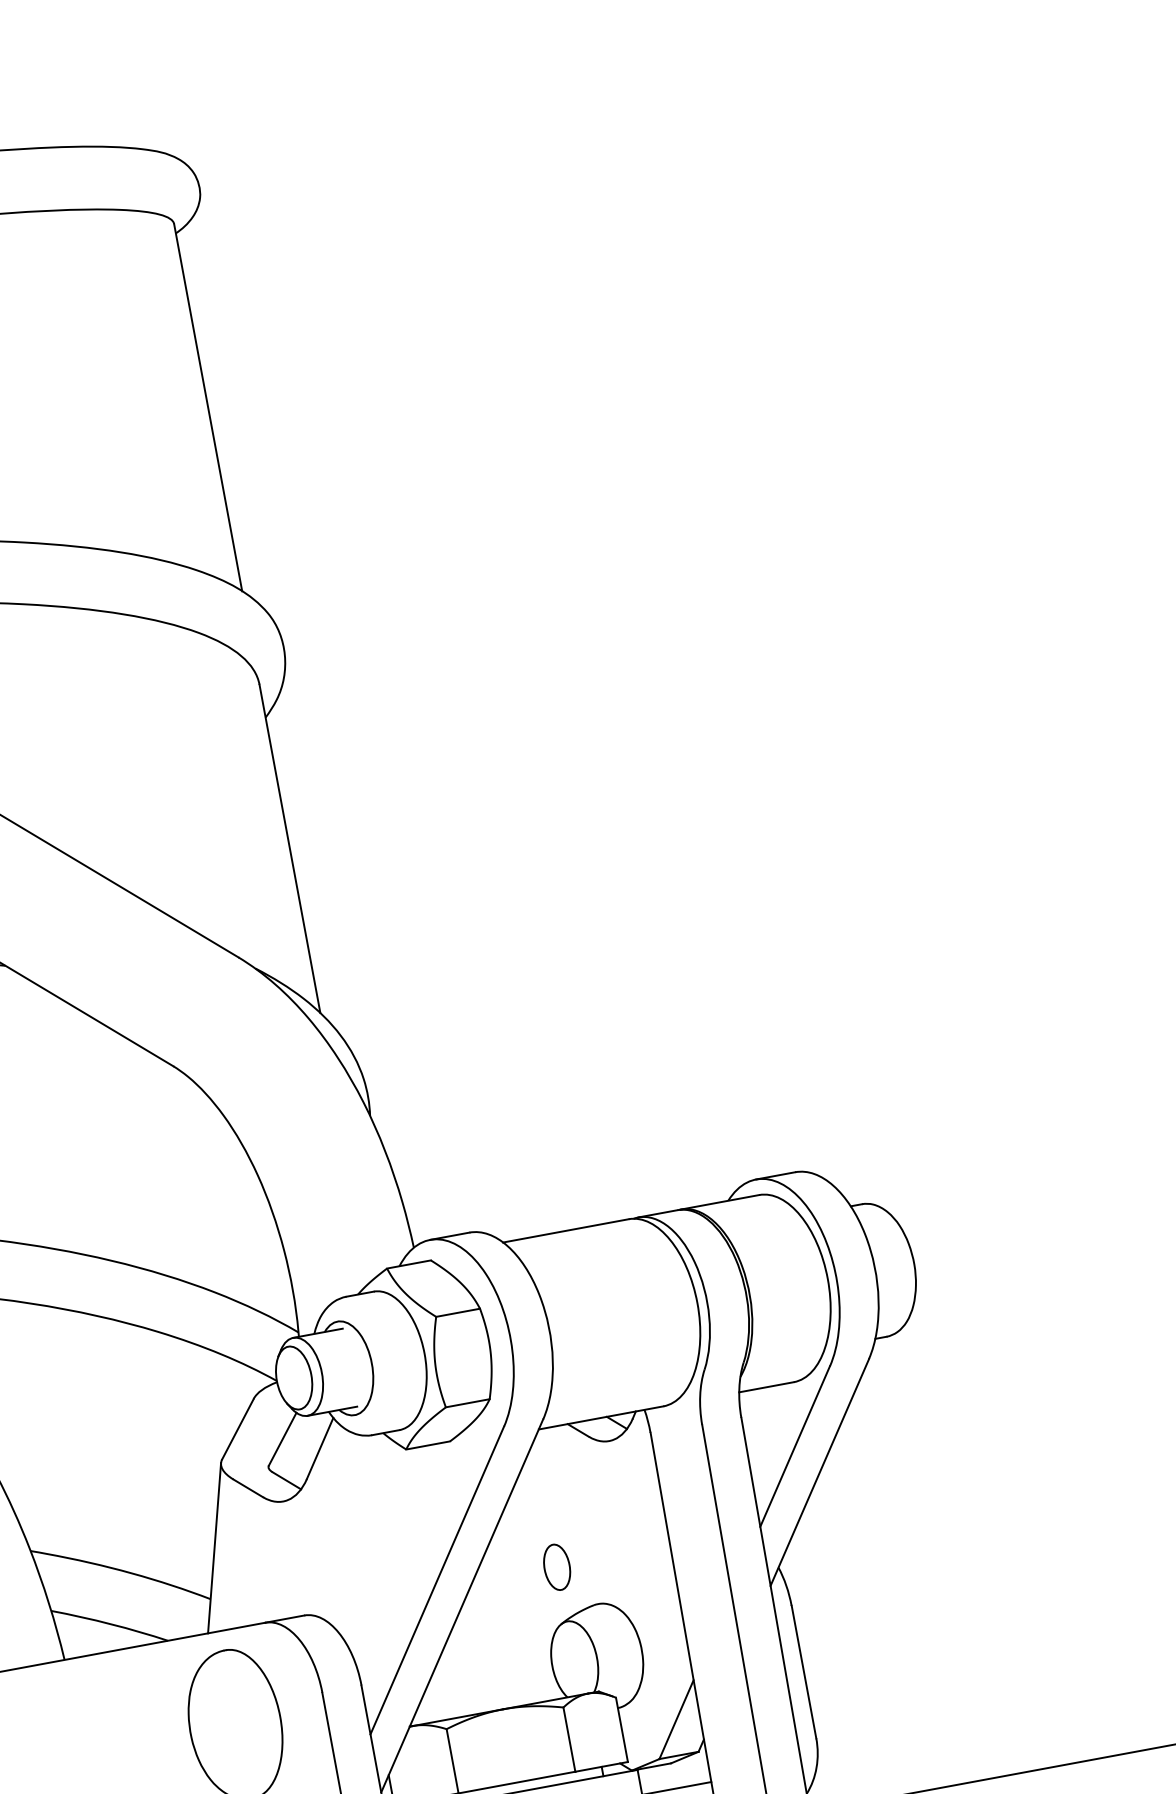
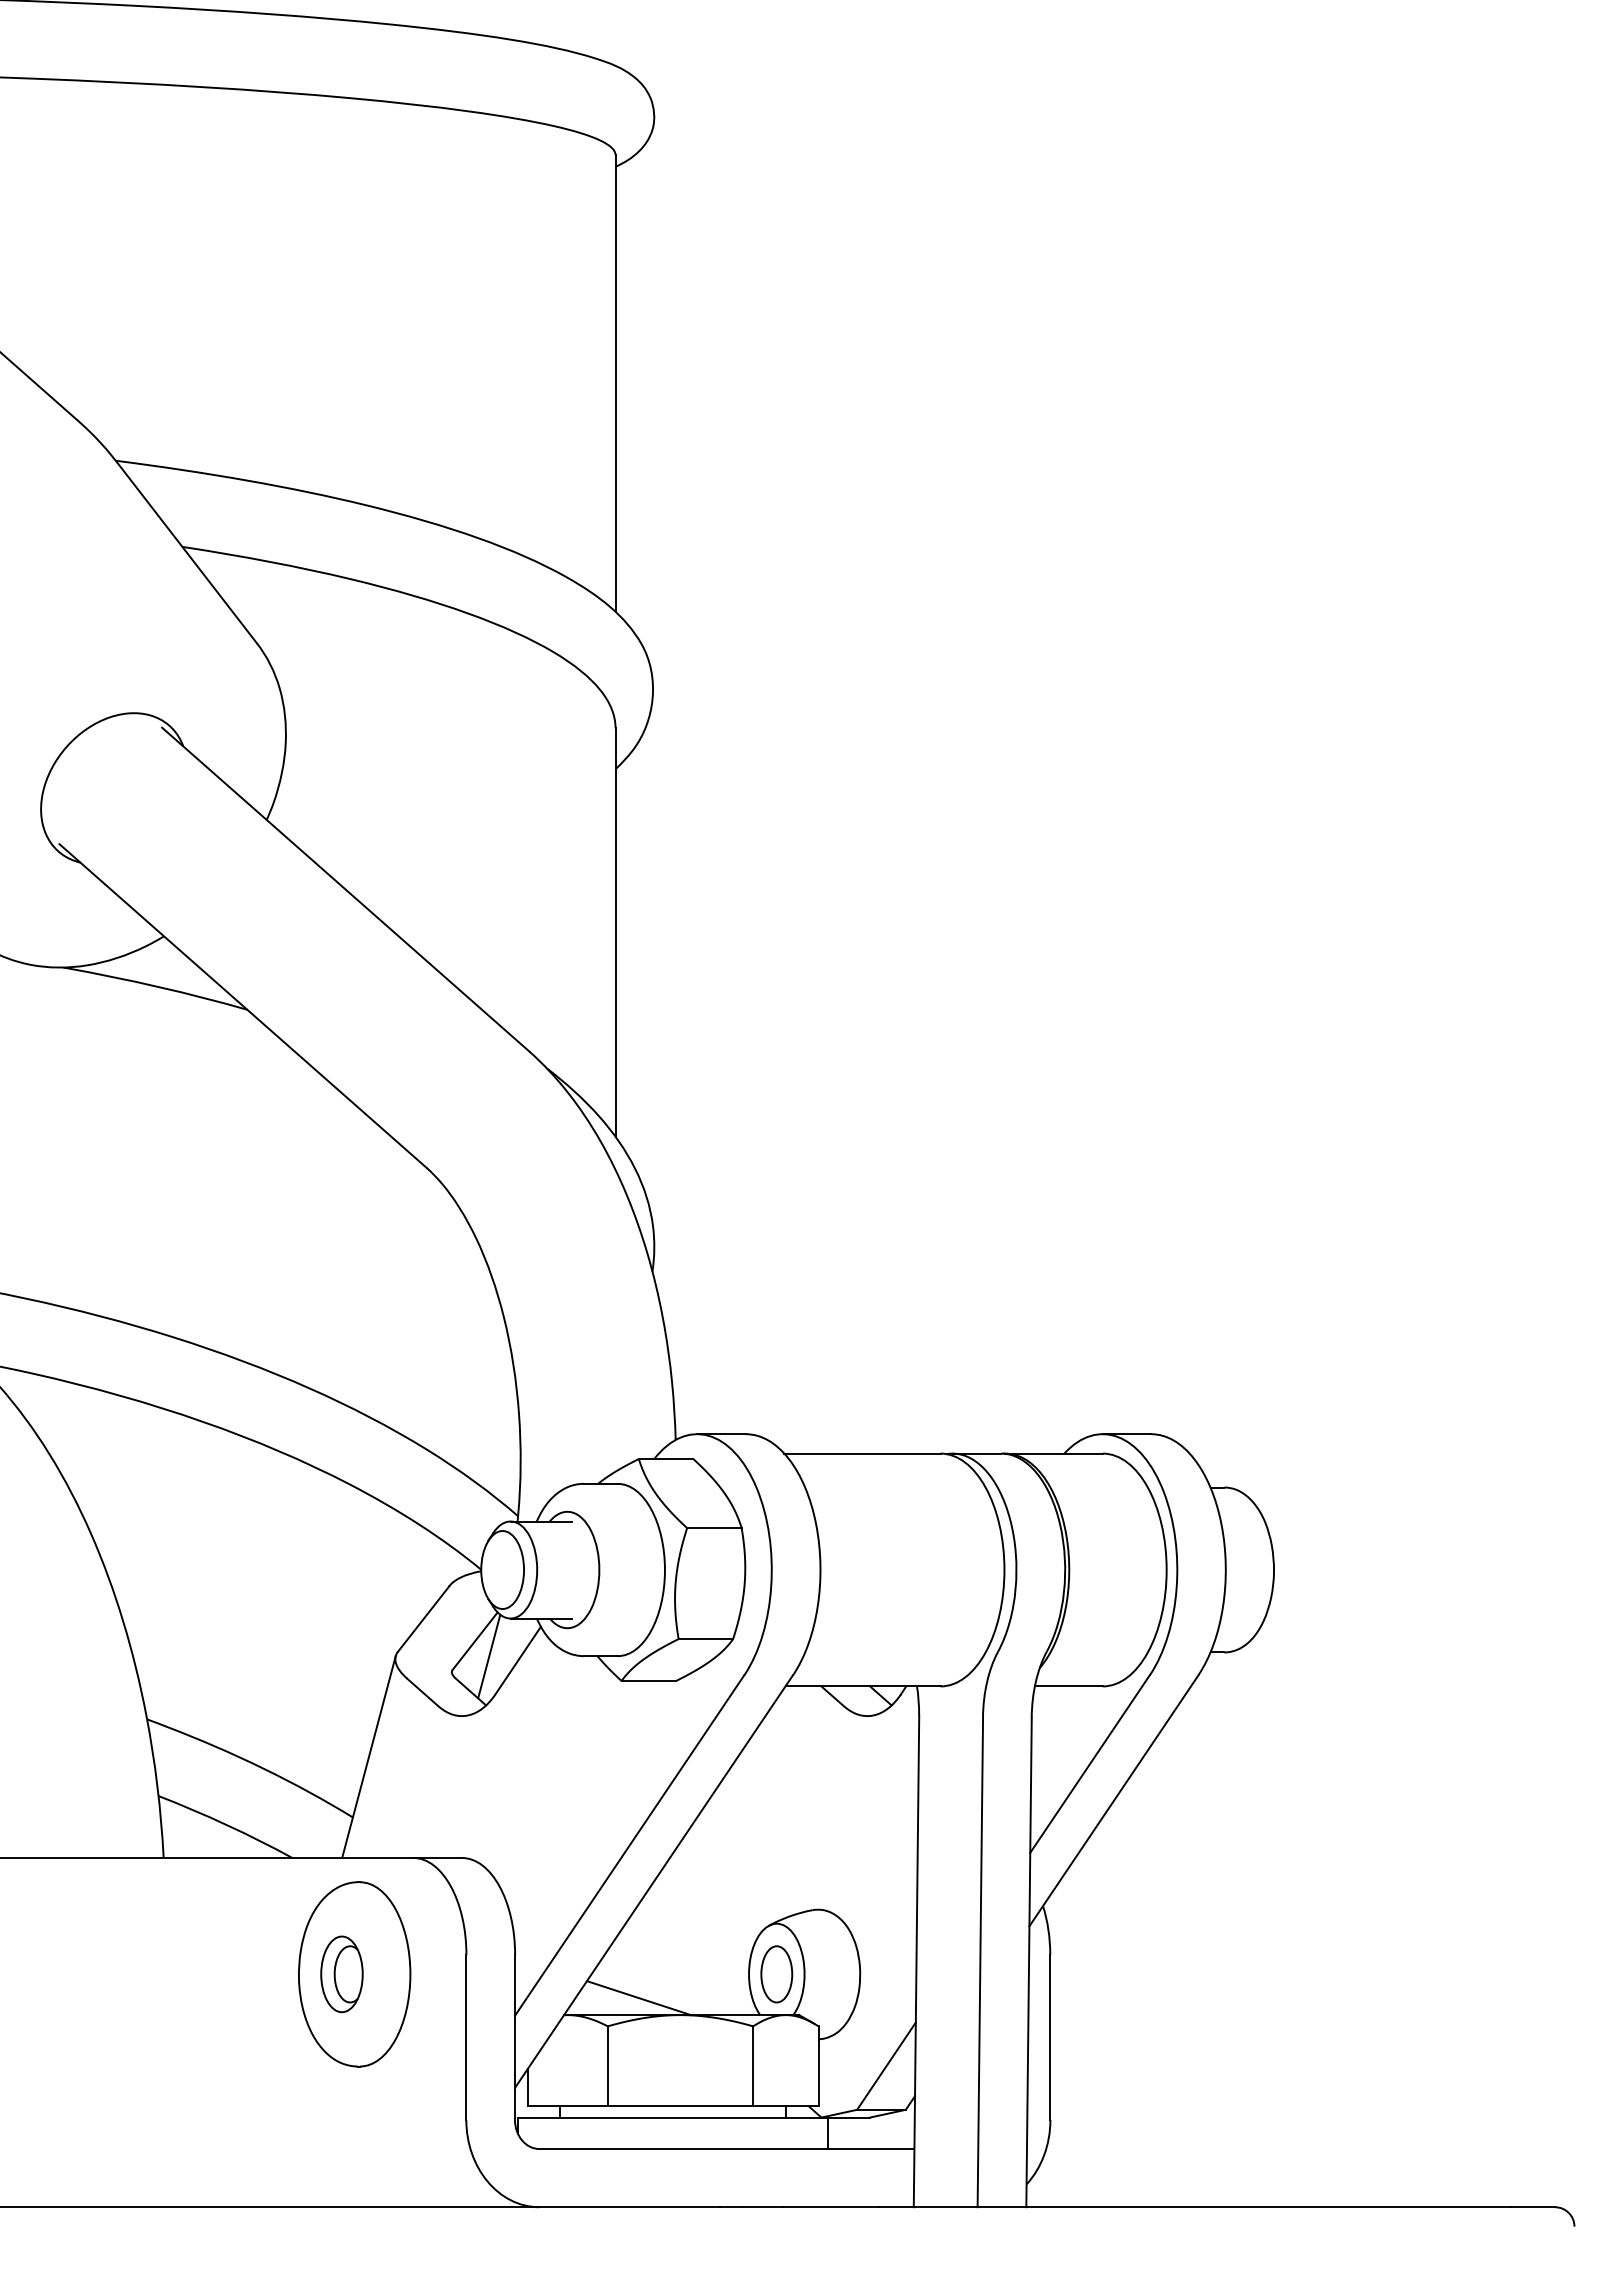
line: (296, 1449) -> (489, 1656), added
part: (556, 1567) -> (776, 1974), moved
line: (467, 1702) -> (639, 1998), added
part: (224, 1727) -> (341, 1974), added

